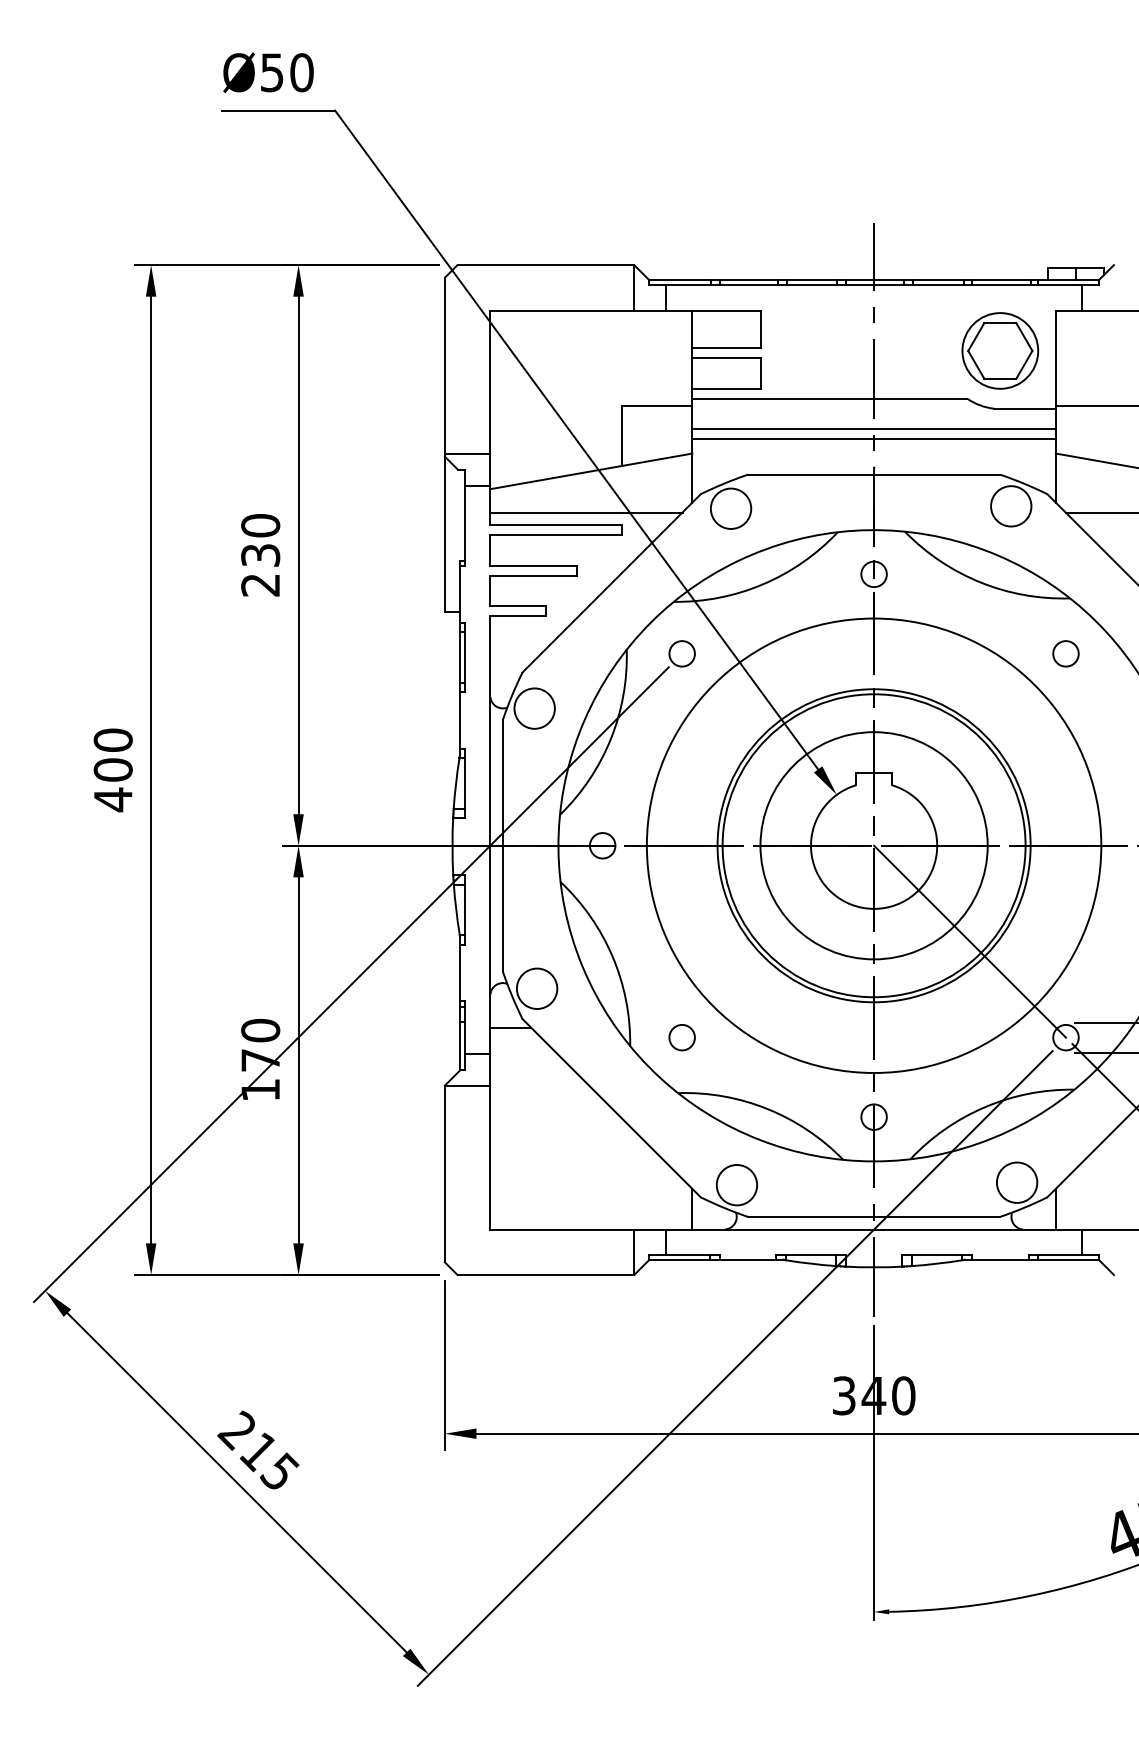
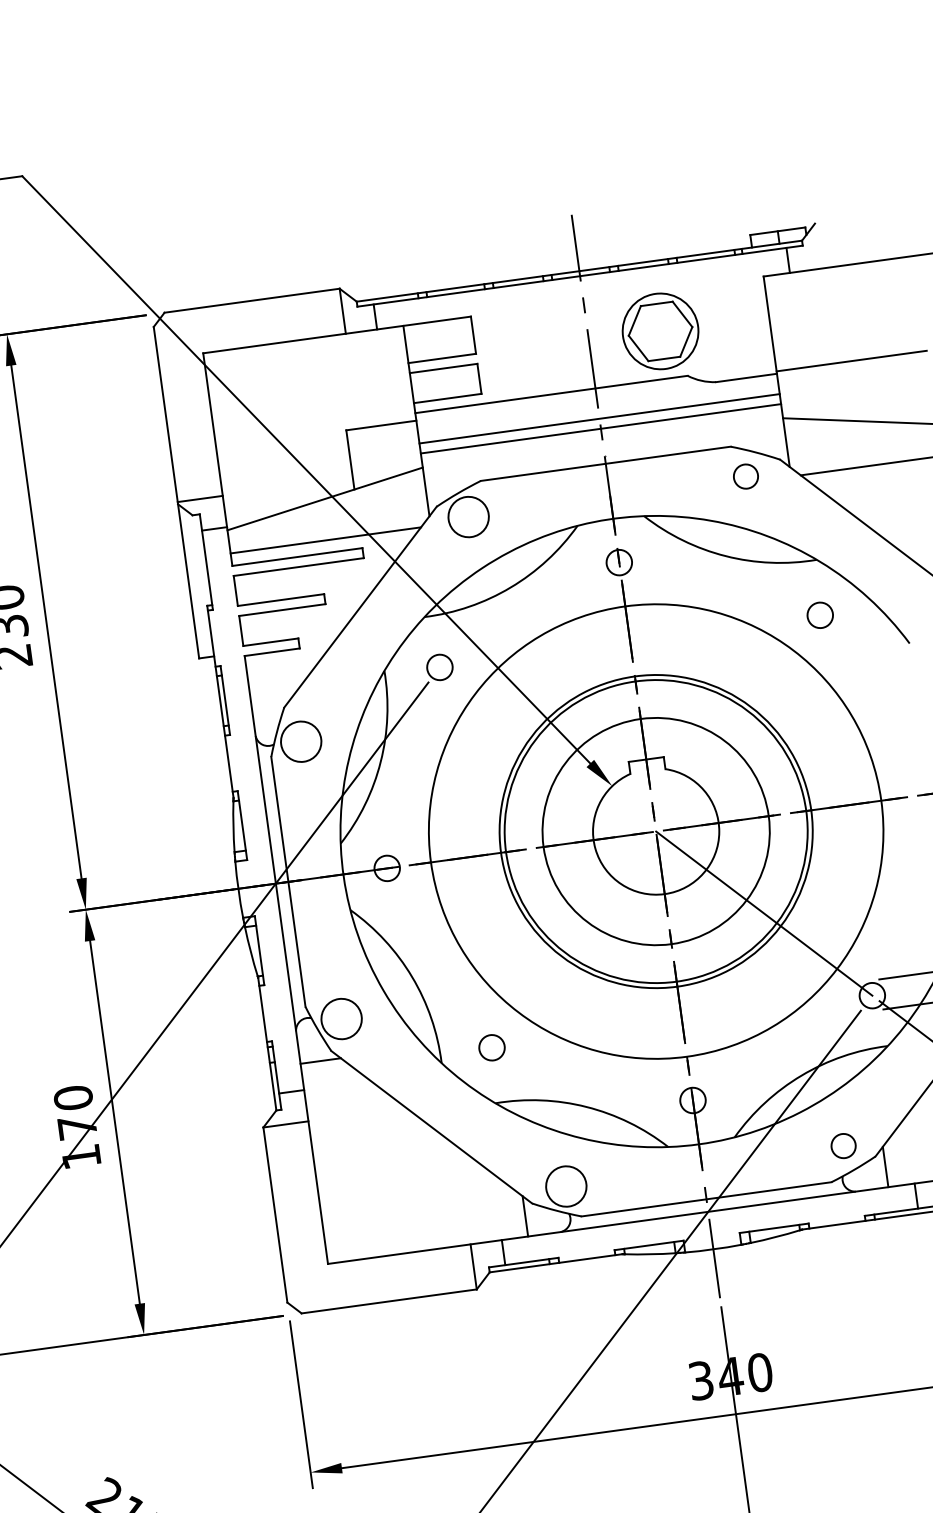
part: (1000, 350) -> (660, 330), moved
circle: (1011, 506) -> (746, 476), size x0.6
circle: (1016, 1182) -> (842, 1145), size x0.6

